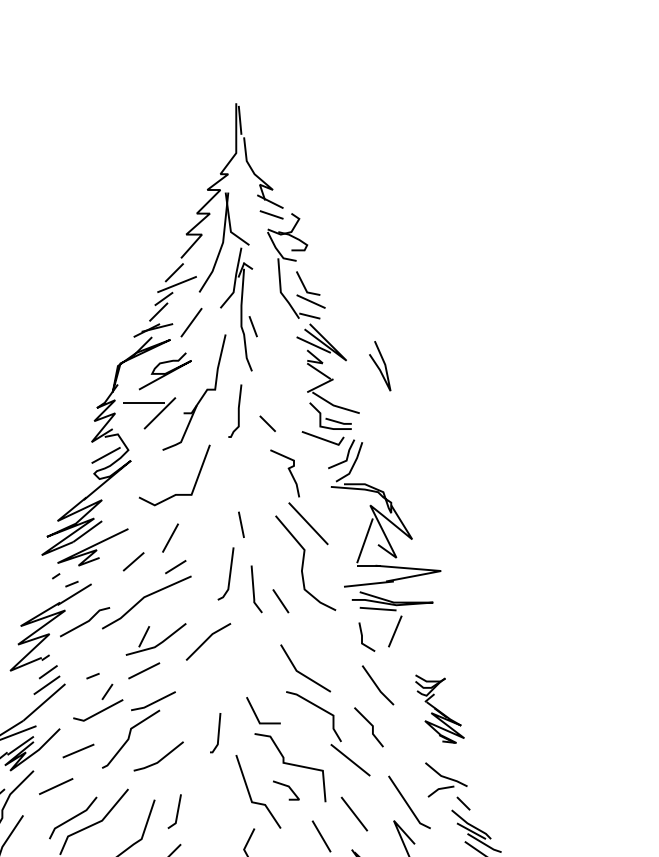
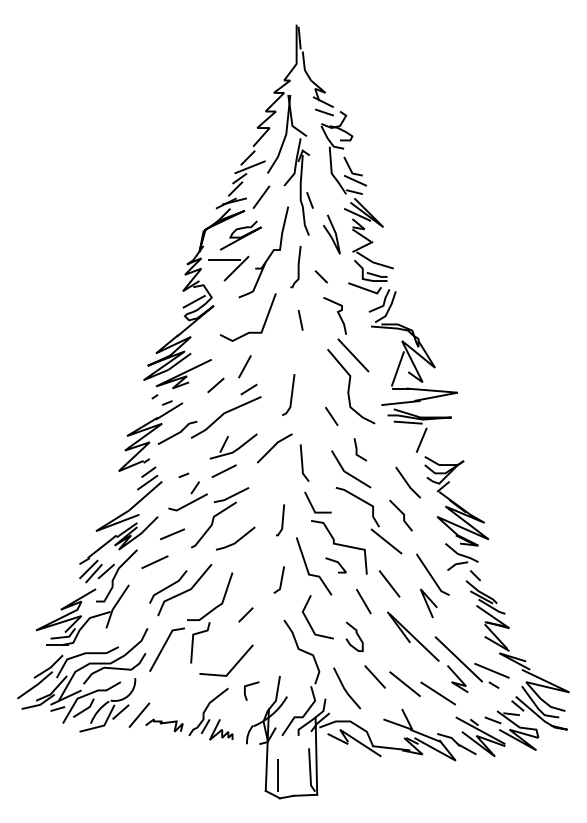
line: (378, 366) -> (330, 234), moved
line: (241, 525) -> (300, 320), moved
line: (255, 589) -> (303, 463), moved
line: (363, 636) -> (357, 449), moved
part: (439, 709) -> (456, 501), size x1.67
line: (176, 811) -> (280, 579), moved

